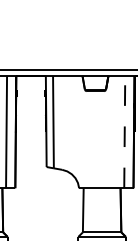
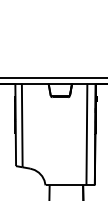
line: (124, 131) -> (86, 133), dashed -> solid

